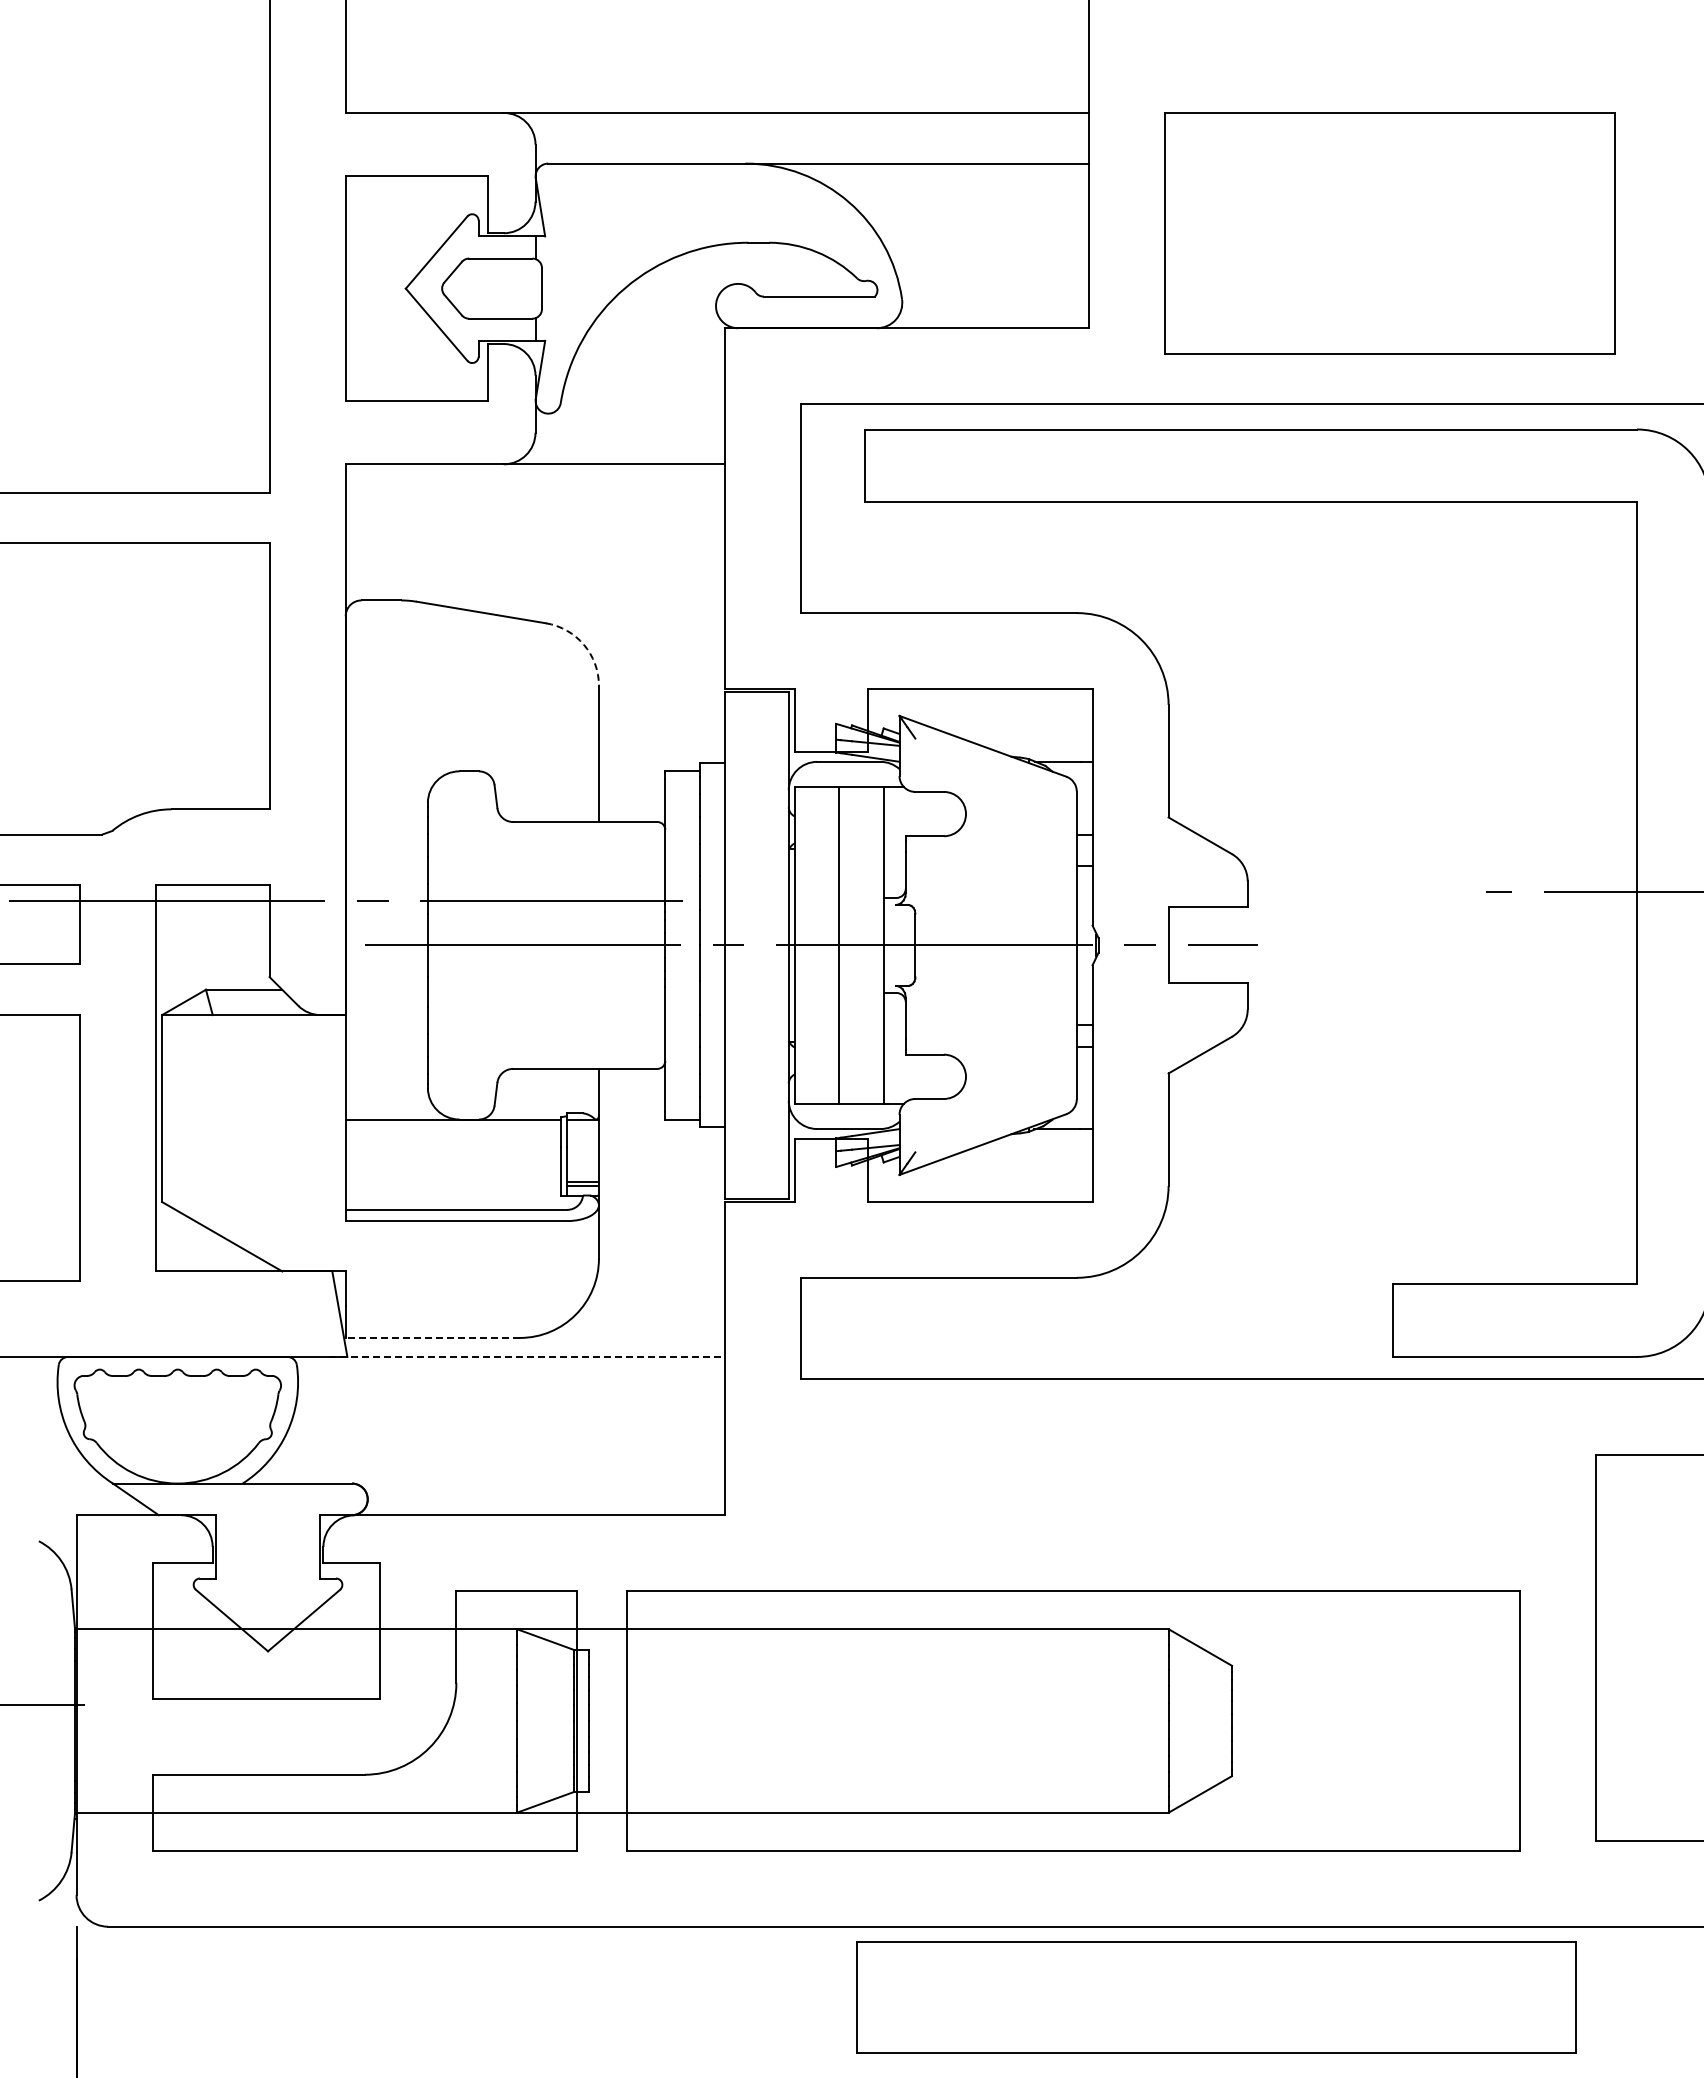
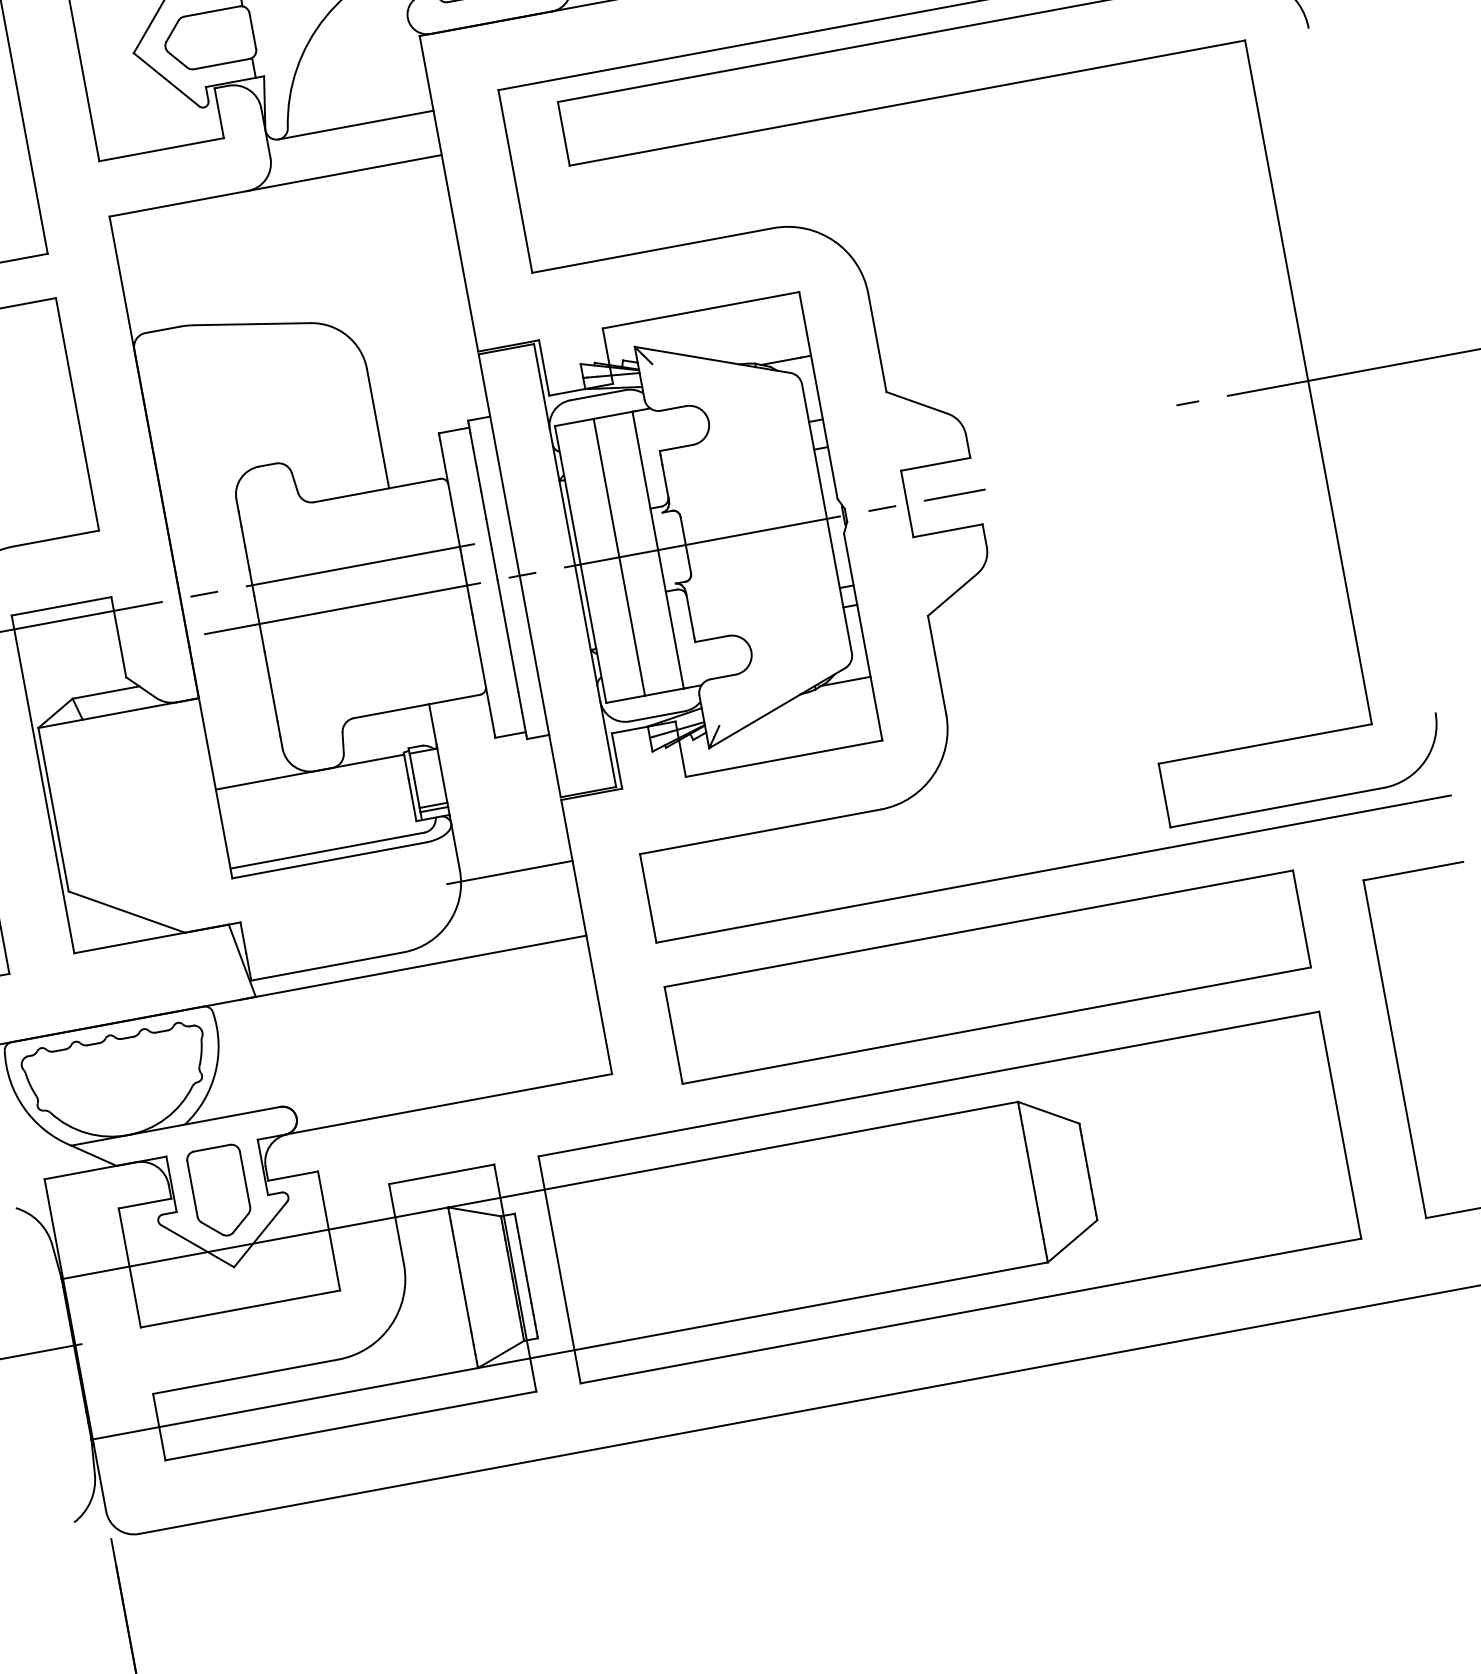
line: (636, 413) -> (355, 125), added
arc: (583, 644) -> (346, 335), dashed -> solid
line: (653, 1271) -> (509, 872), added
line: (432, 1337) -> (327, 966), dashed -> solid
line: (527, 1356) -> (413, 967), dashed -> solid
part: (267, 1564) -> (219, 1191), added
part: (1216, 1997) -> (987, 977), moved

